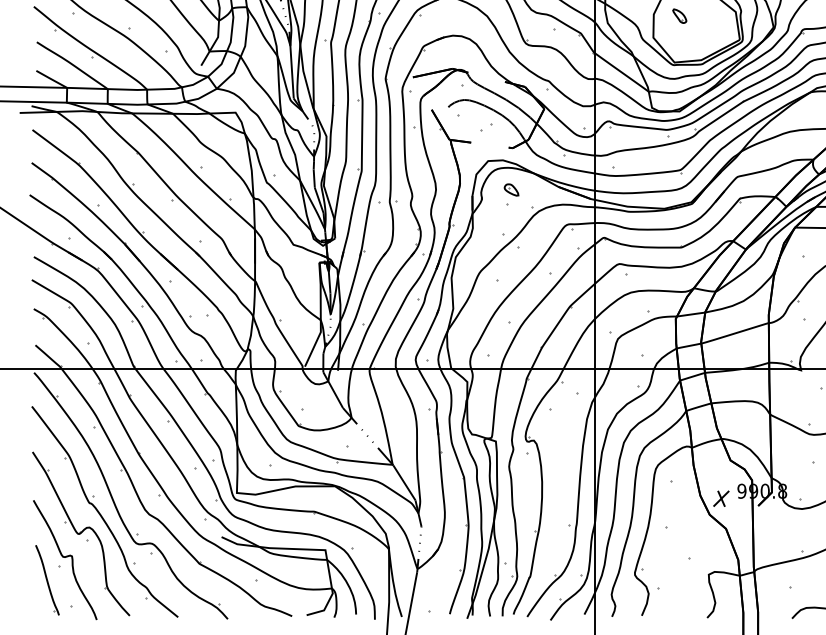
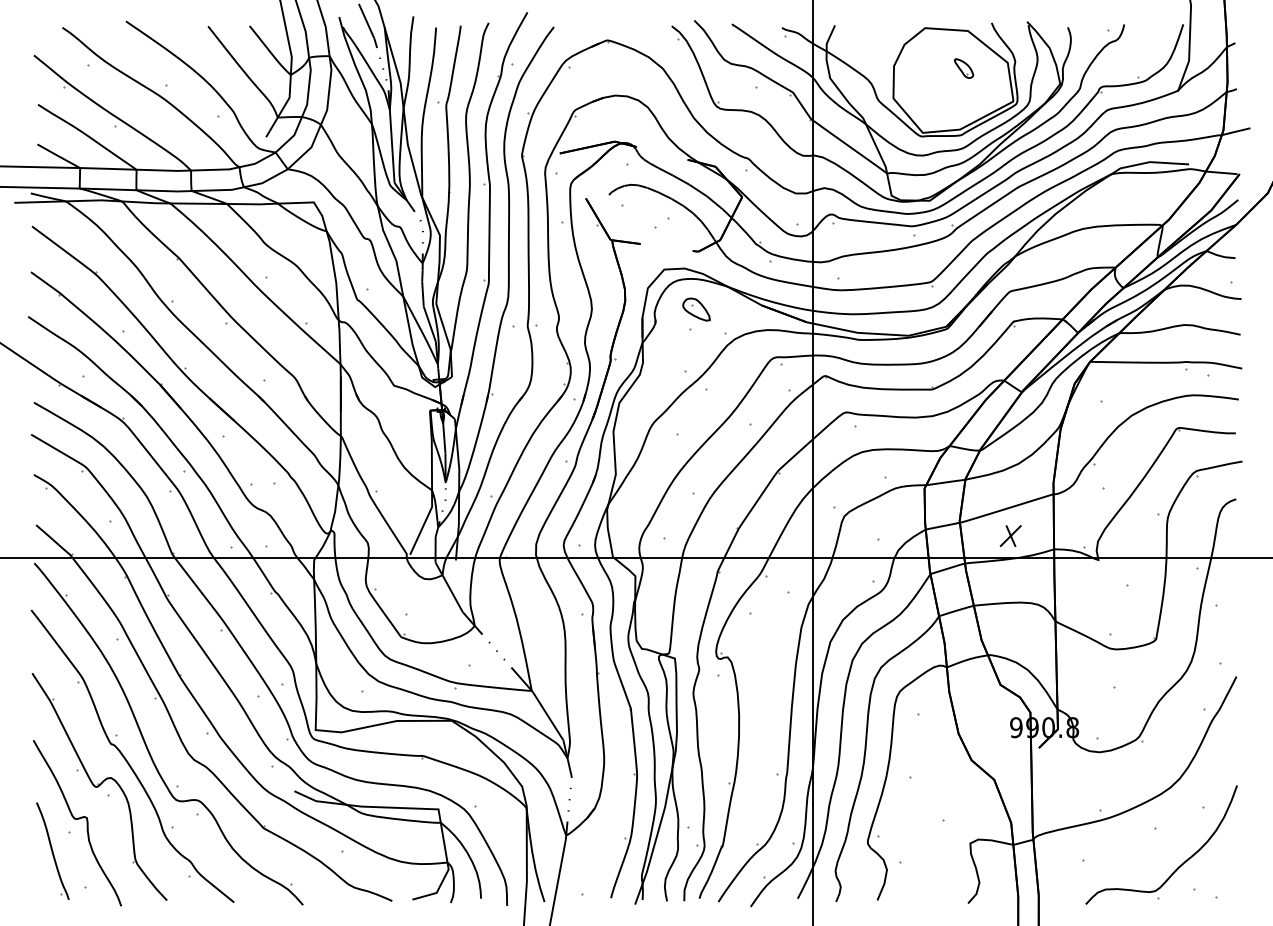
part: (679, 16) -> (963, 68), moved
part: (511, 189) -> (696, 309), size x1.4
part: (721, 498) -> (1010, 535), moved

